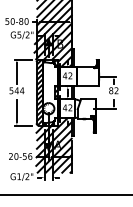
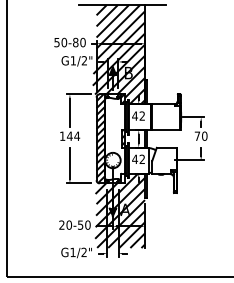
text: (18, 34) -> (72, 60), G5/2" -> G1/2"
text: (11, 90) -> (62, 135), 544 -> 144
text: (113, 90) -> (200, 135), 82 -> 70
text: (29, 156) -> (87, 224), 20-56 -> 20-50

